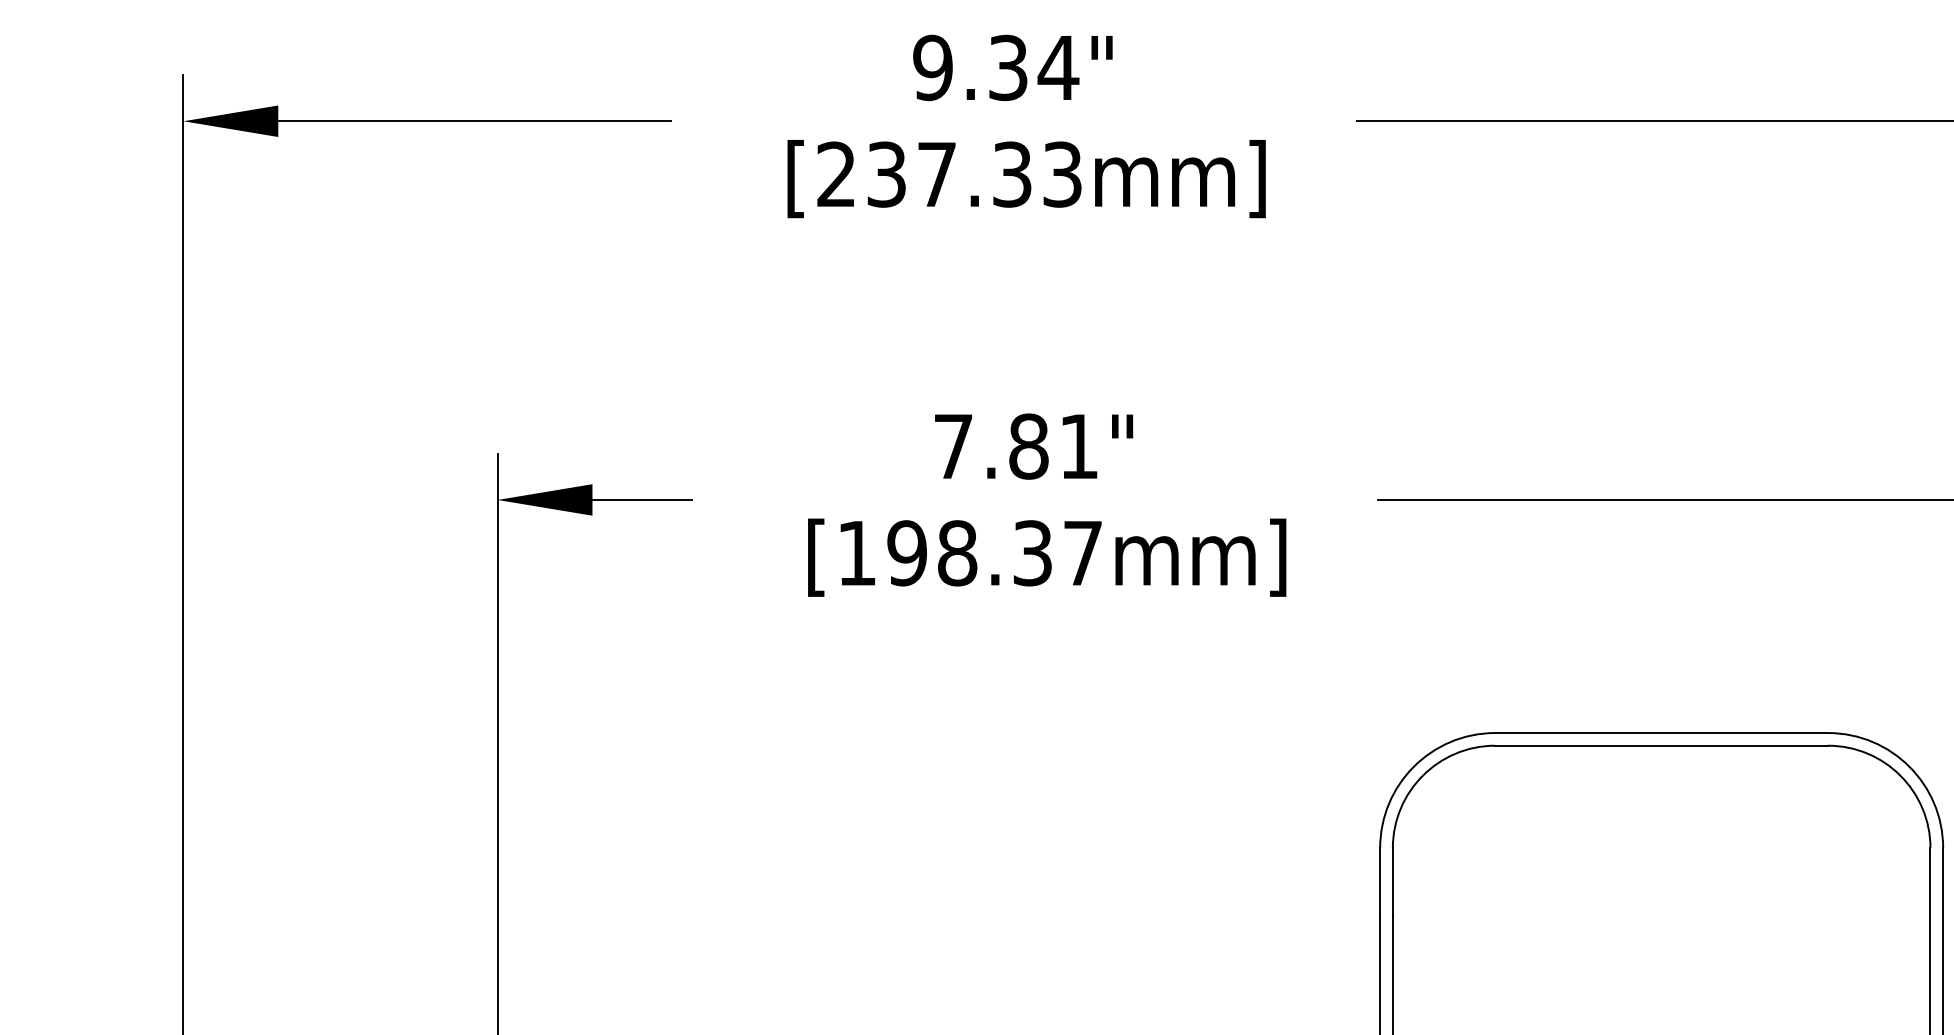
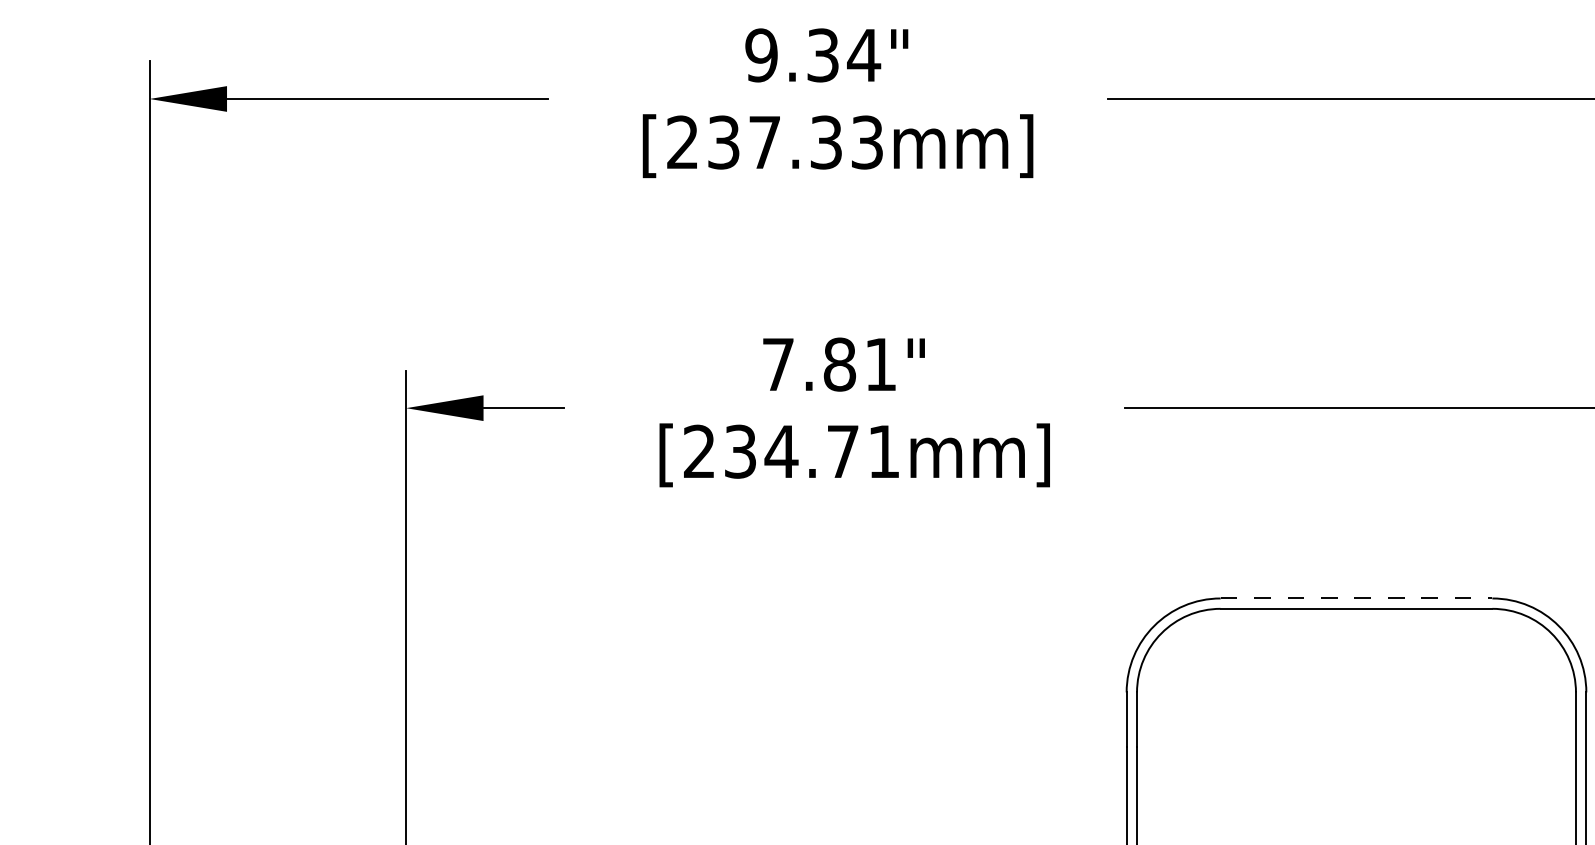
text: (969, 553) -> (791, 451), [198.37mm] -> [234.71mm]
line: (1661, 733) -> (1356, 598), solid -> dashed

